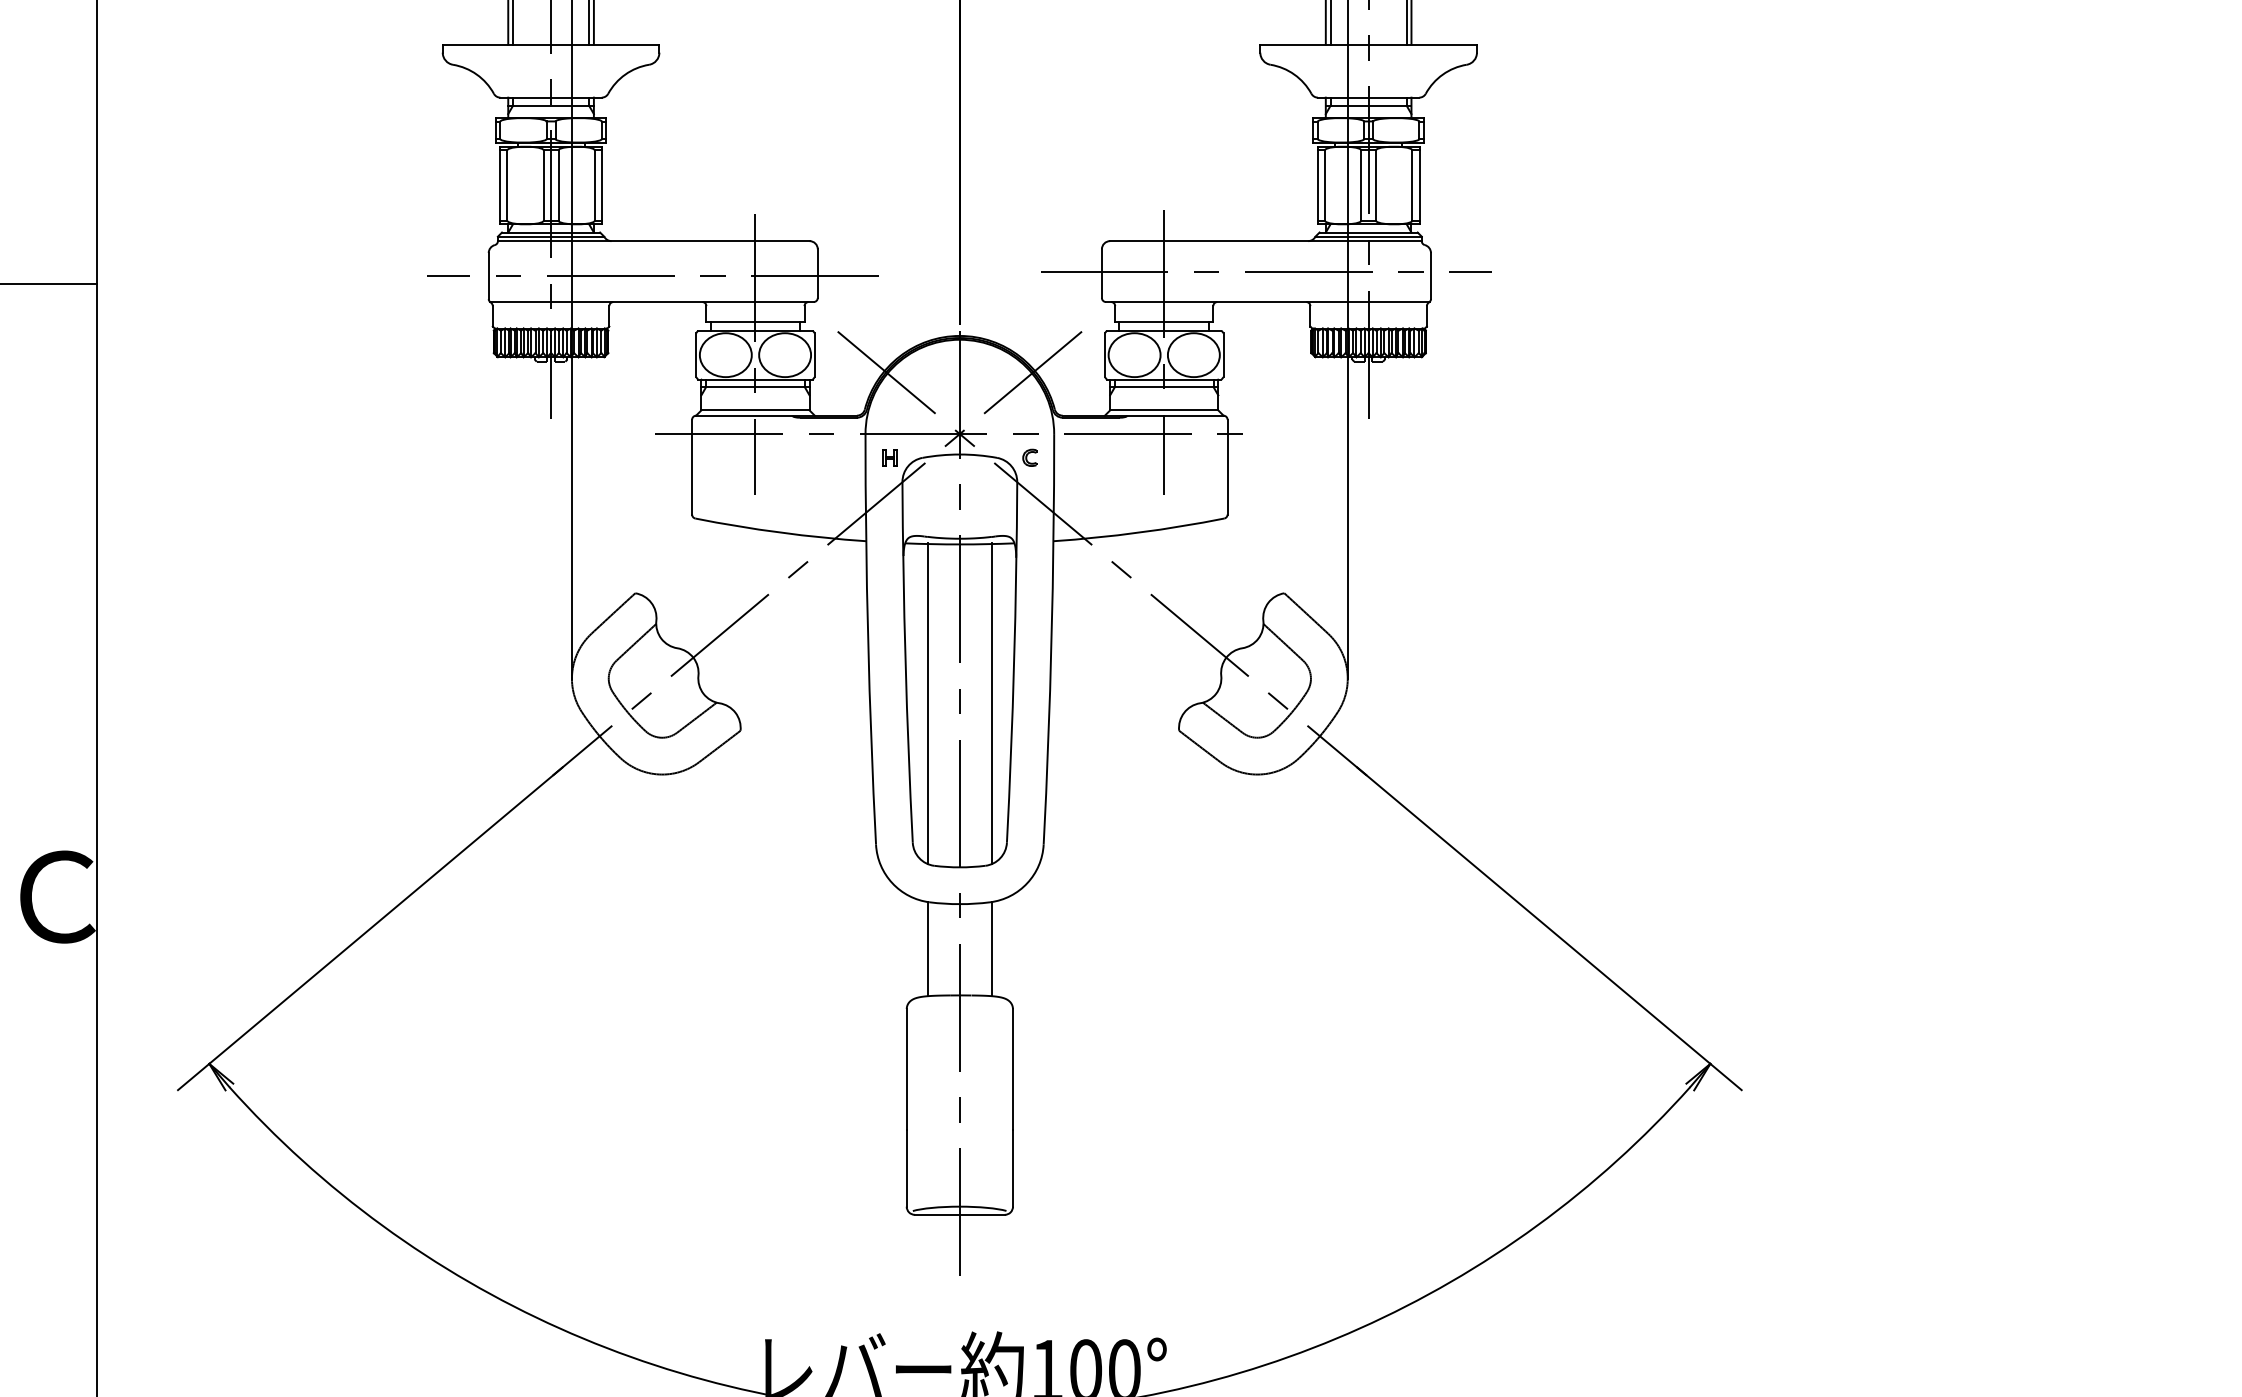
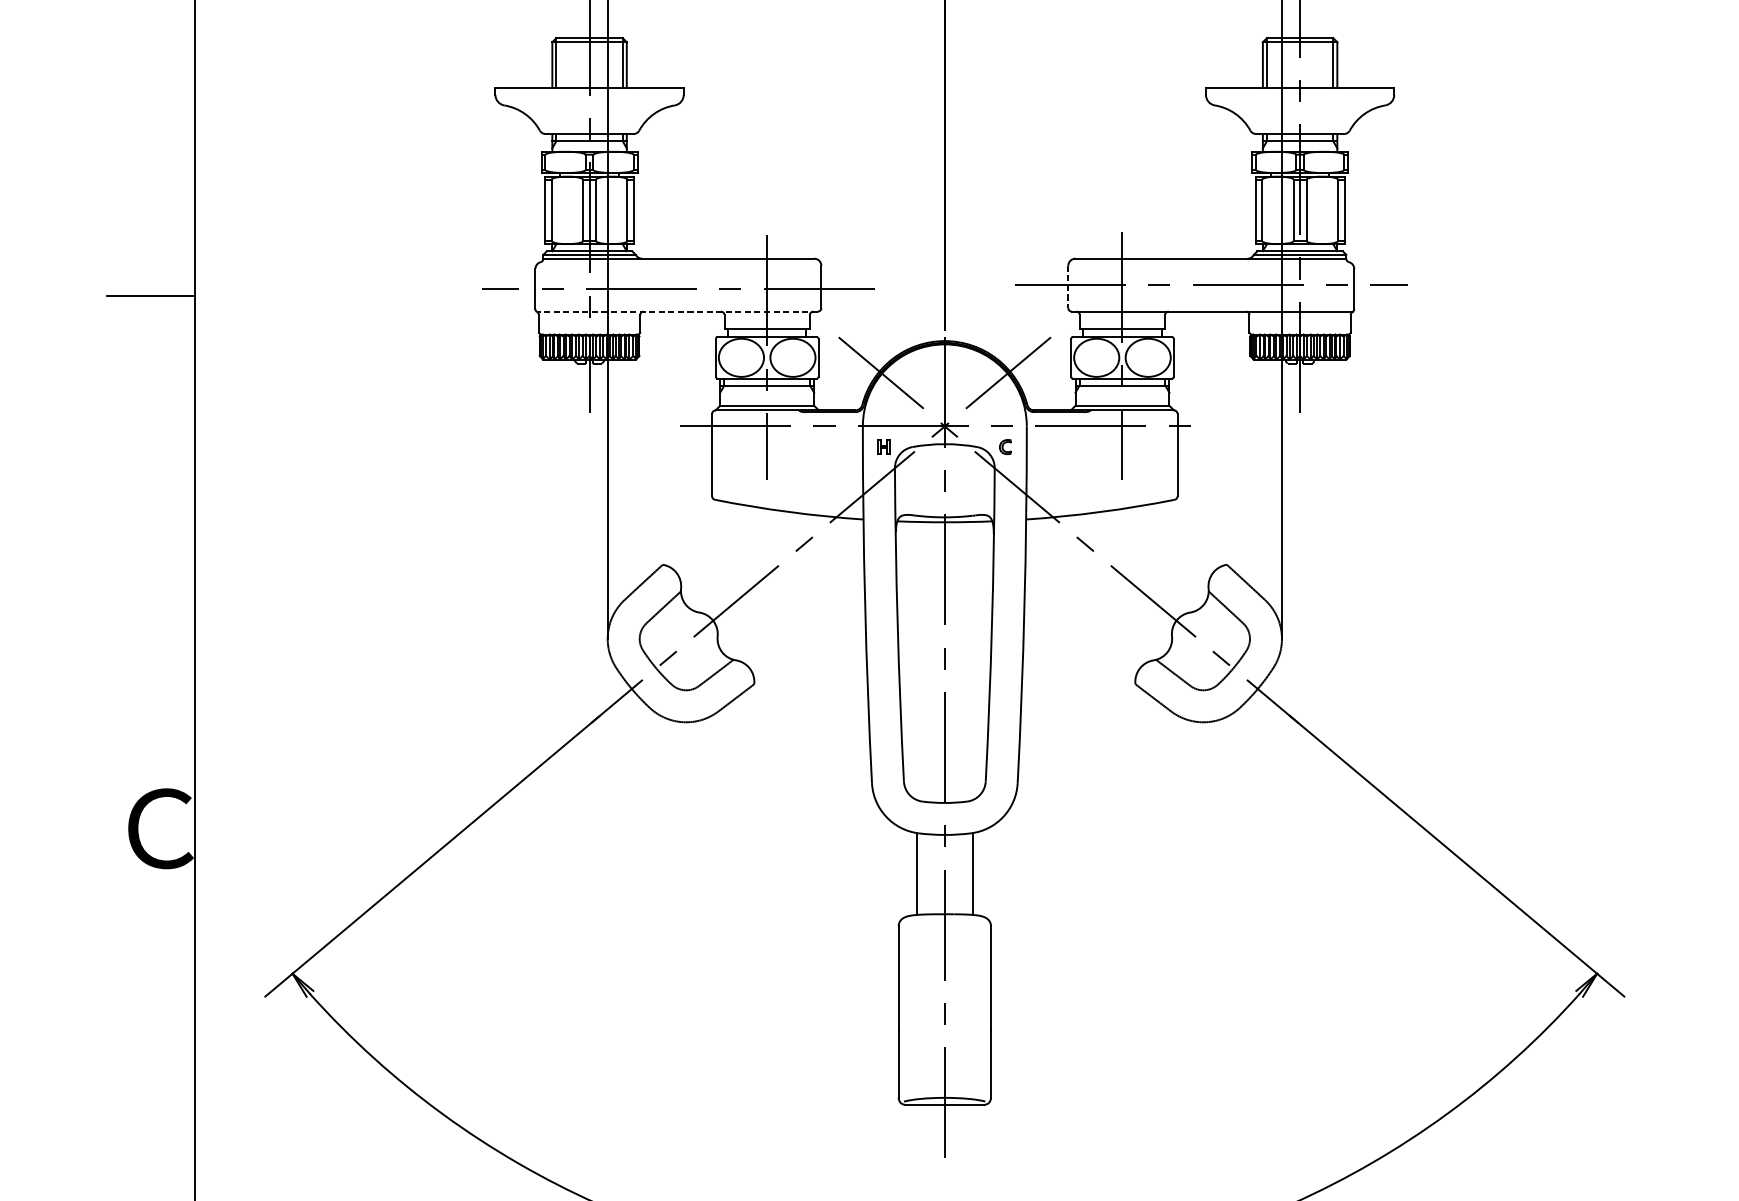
line: (1101, 274) -> (1067, 287), solid -> dashed
line: (651, 302) -> (676, 312), solid -> dashed
line: (927, 703) -> (916, 660), removed
line: (992, 703) -> (973, 660), removed

